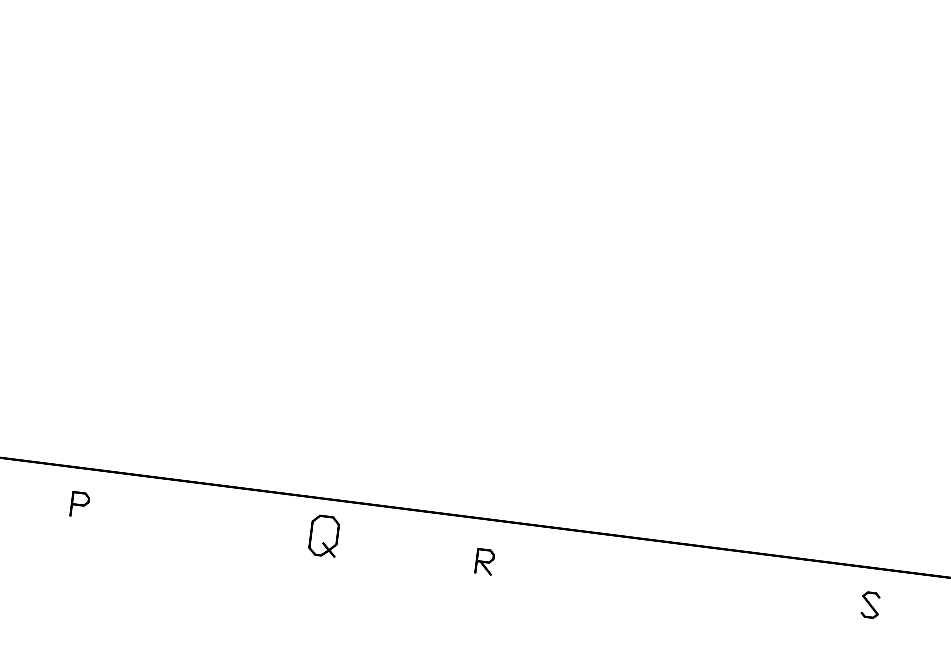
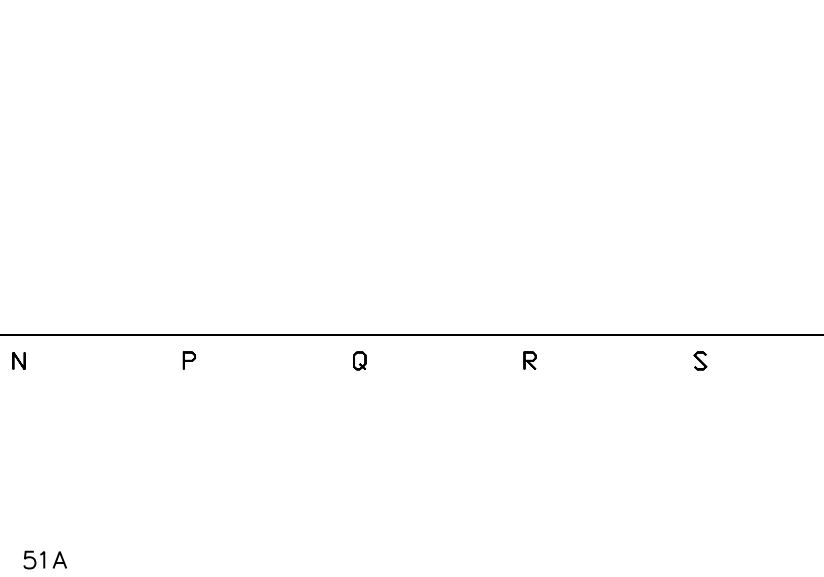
part: (324, 535) -> (359, 360), size x0.62
part: (484, 561) -> (529, 360), moved
part: (870, 604) -> (700, 360), moved

